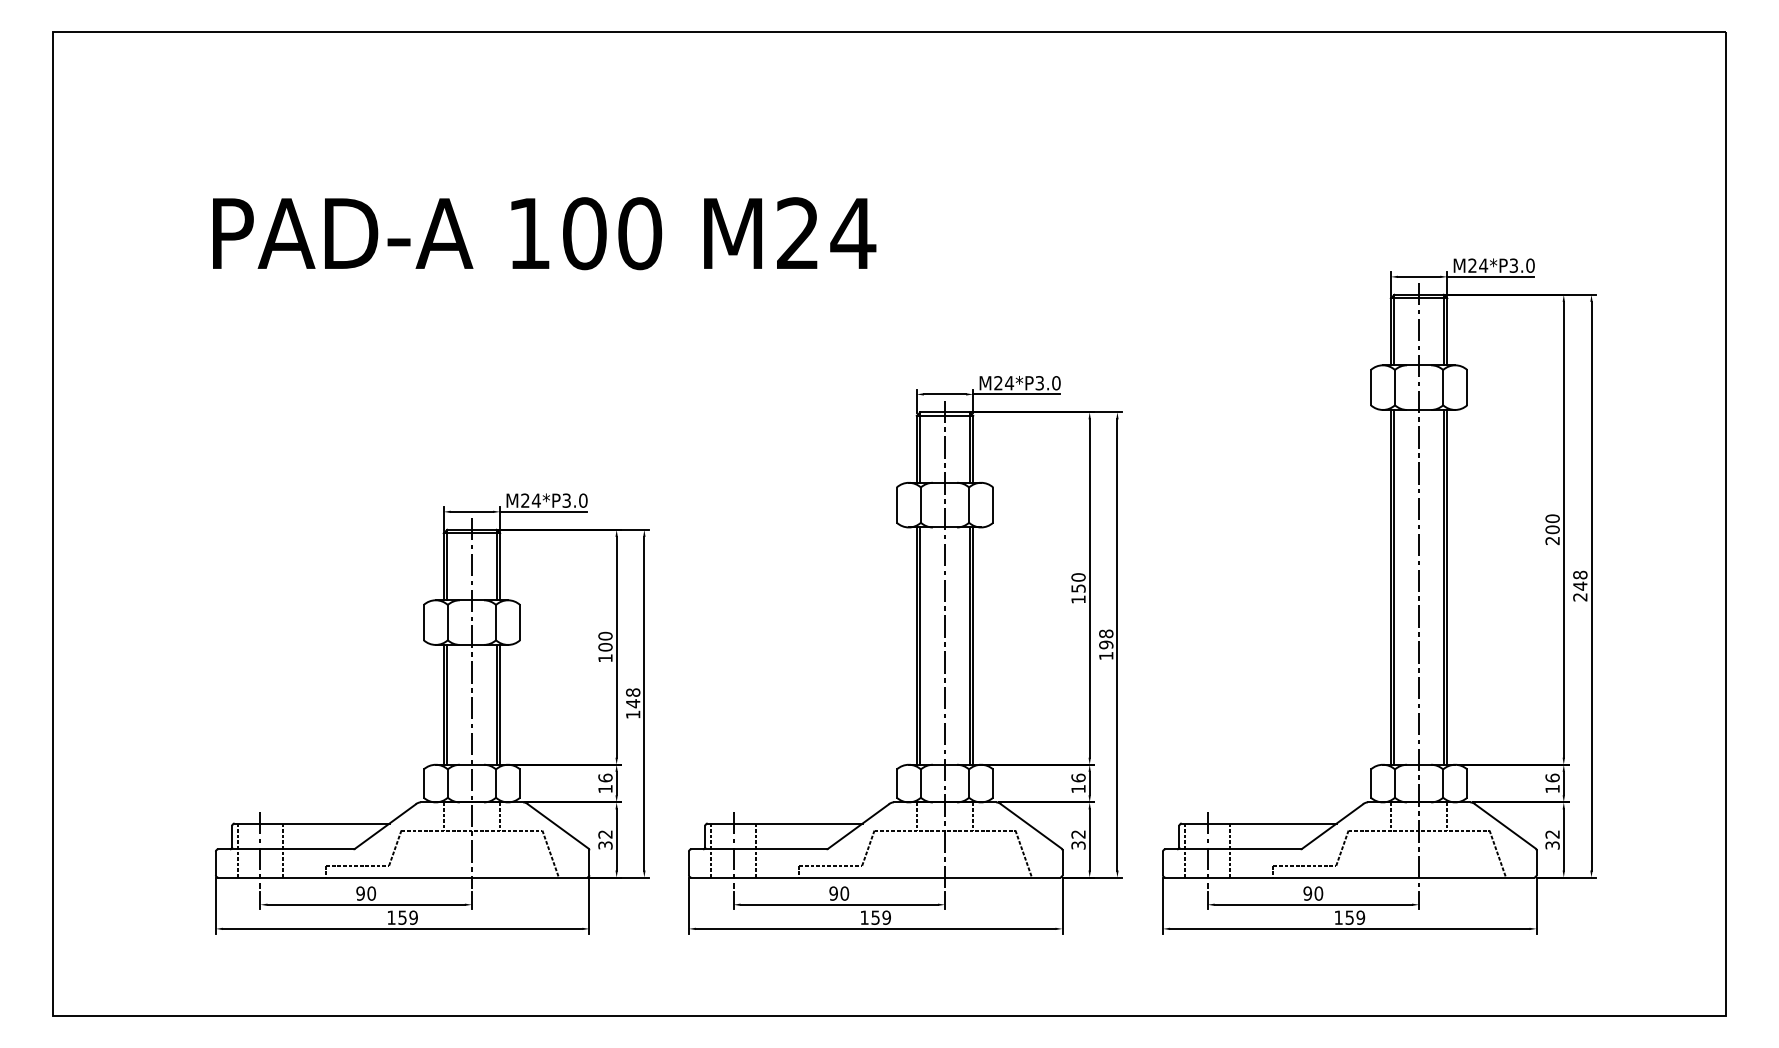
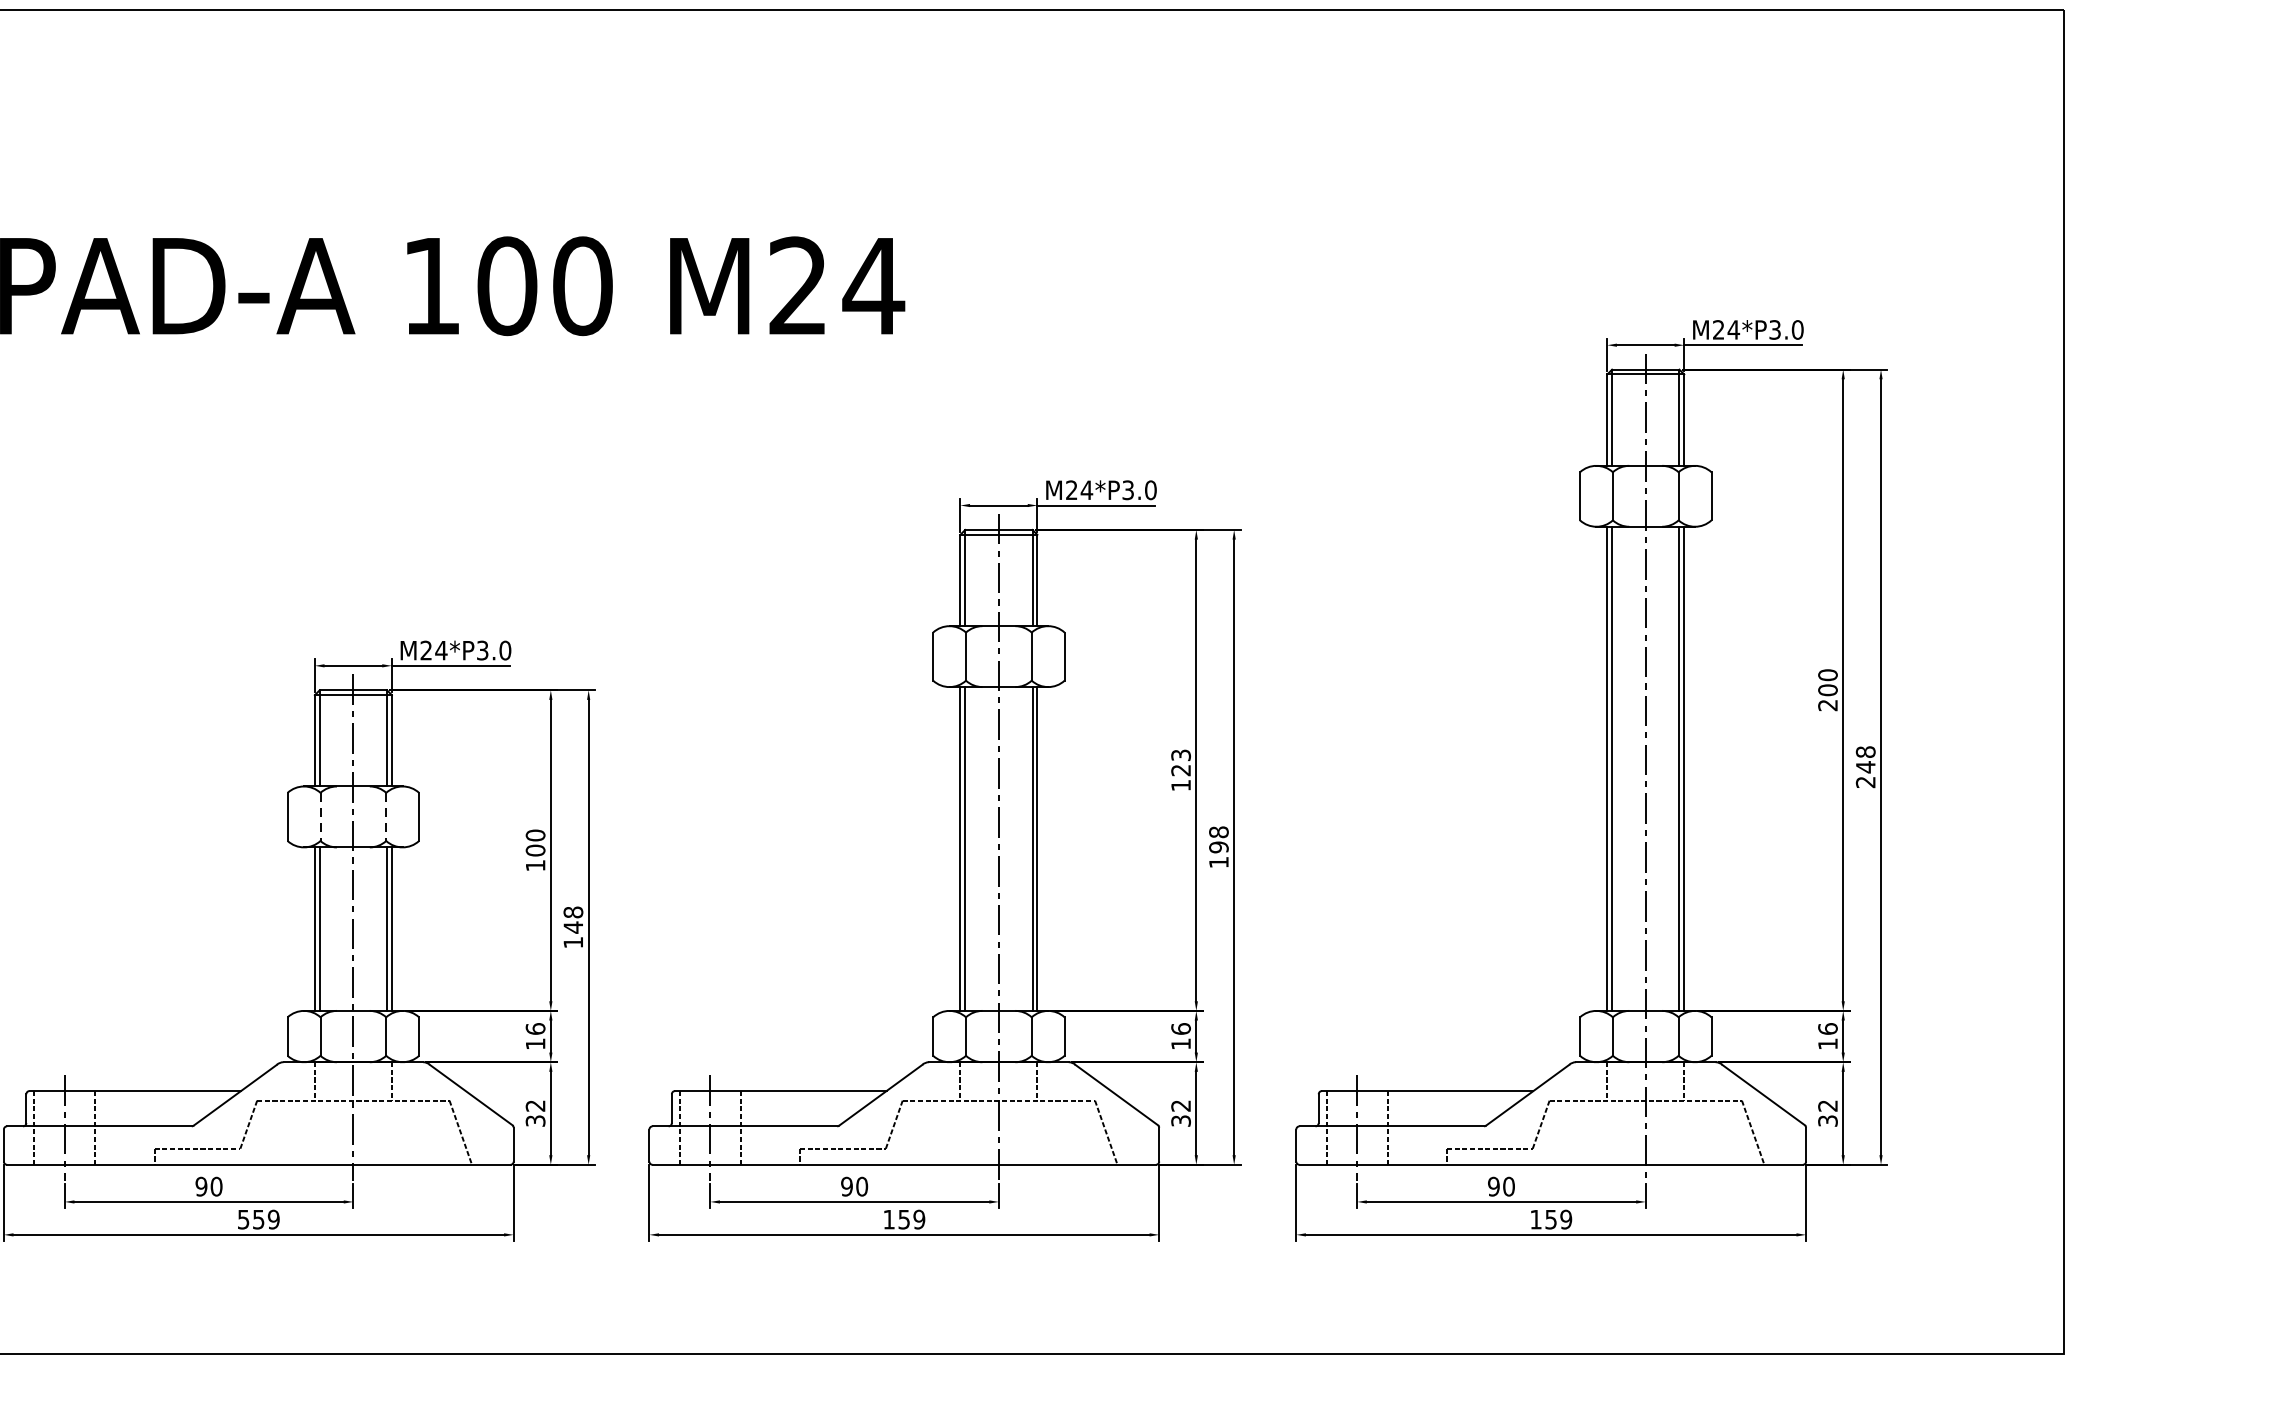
text: (1078, 582) -> (1181, 762), 150 -> 123
line: (447, 622) -> (320, 816), solid -> dashed
line: (496, 622) -> (386, 816), solid -> dashed
text: (391, 917) -> (243, 1219), 159 -> 559

